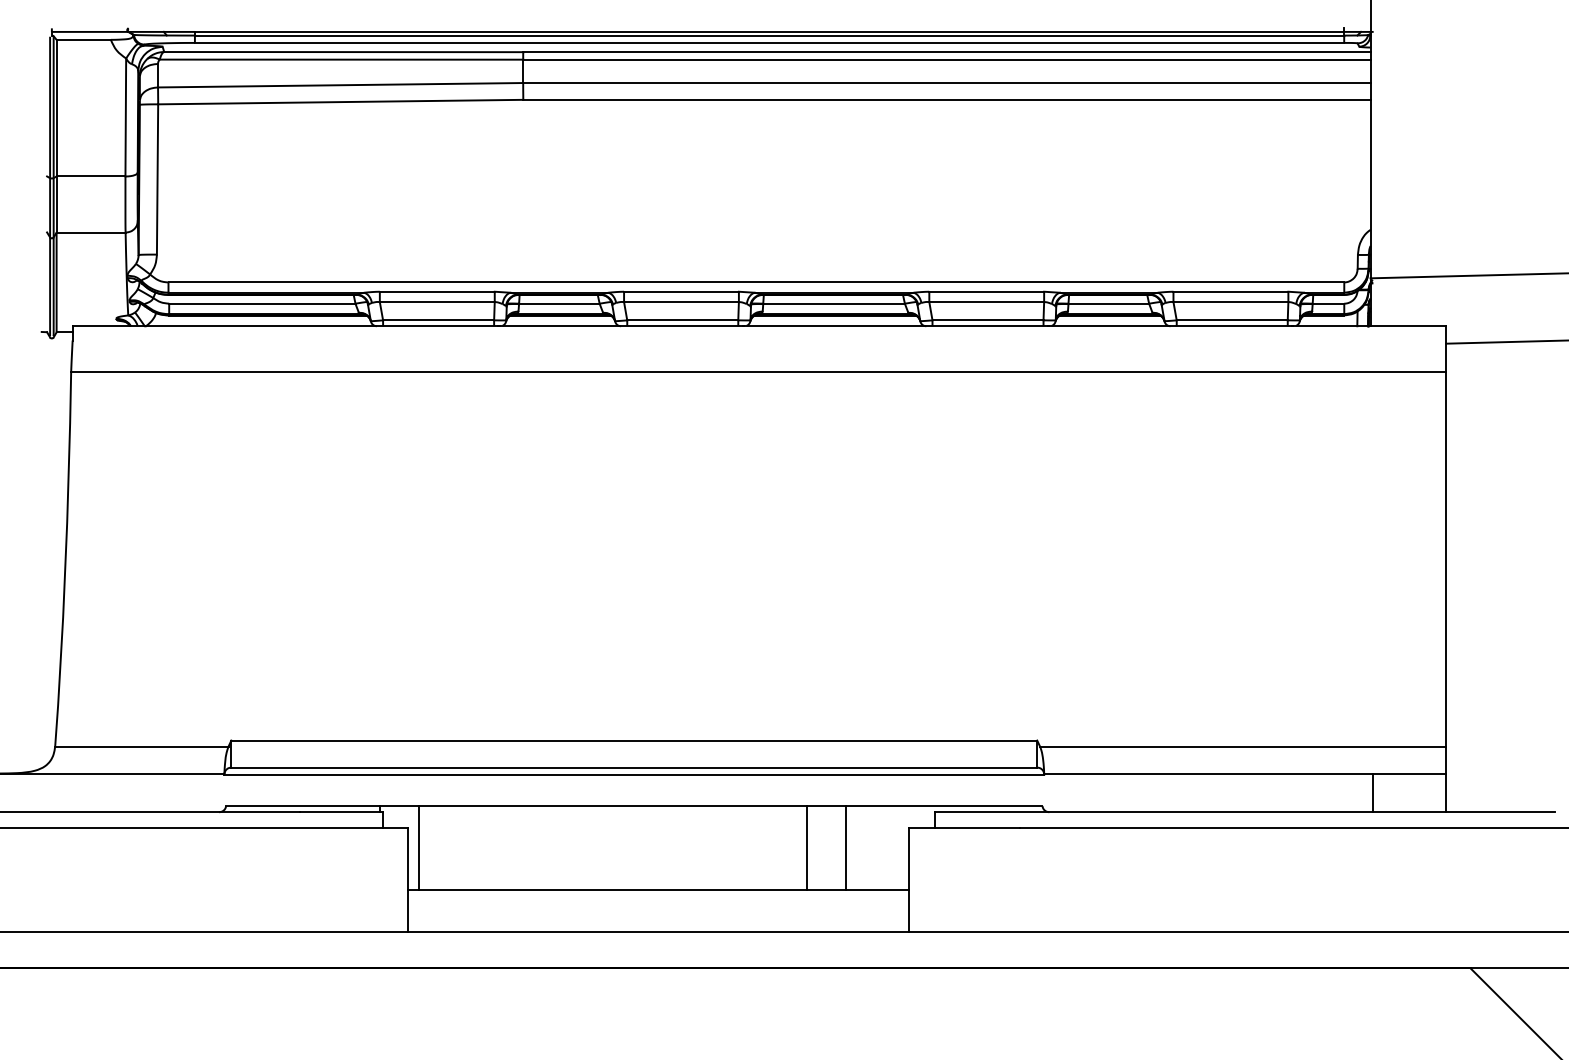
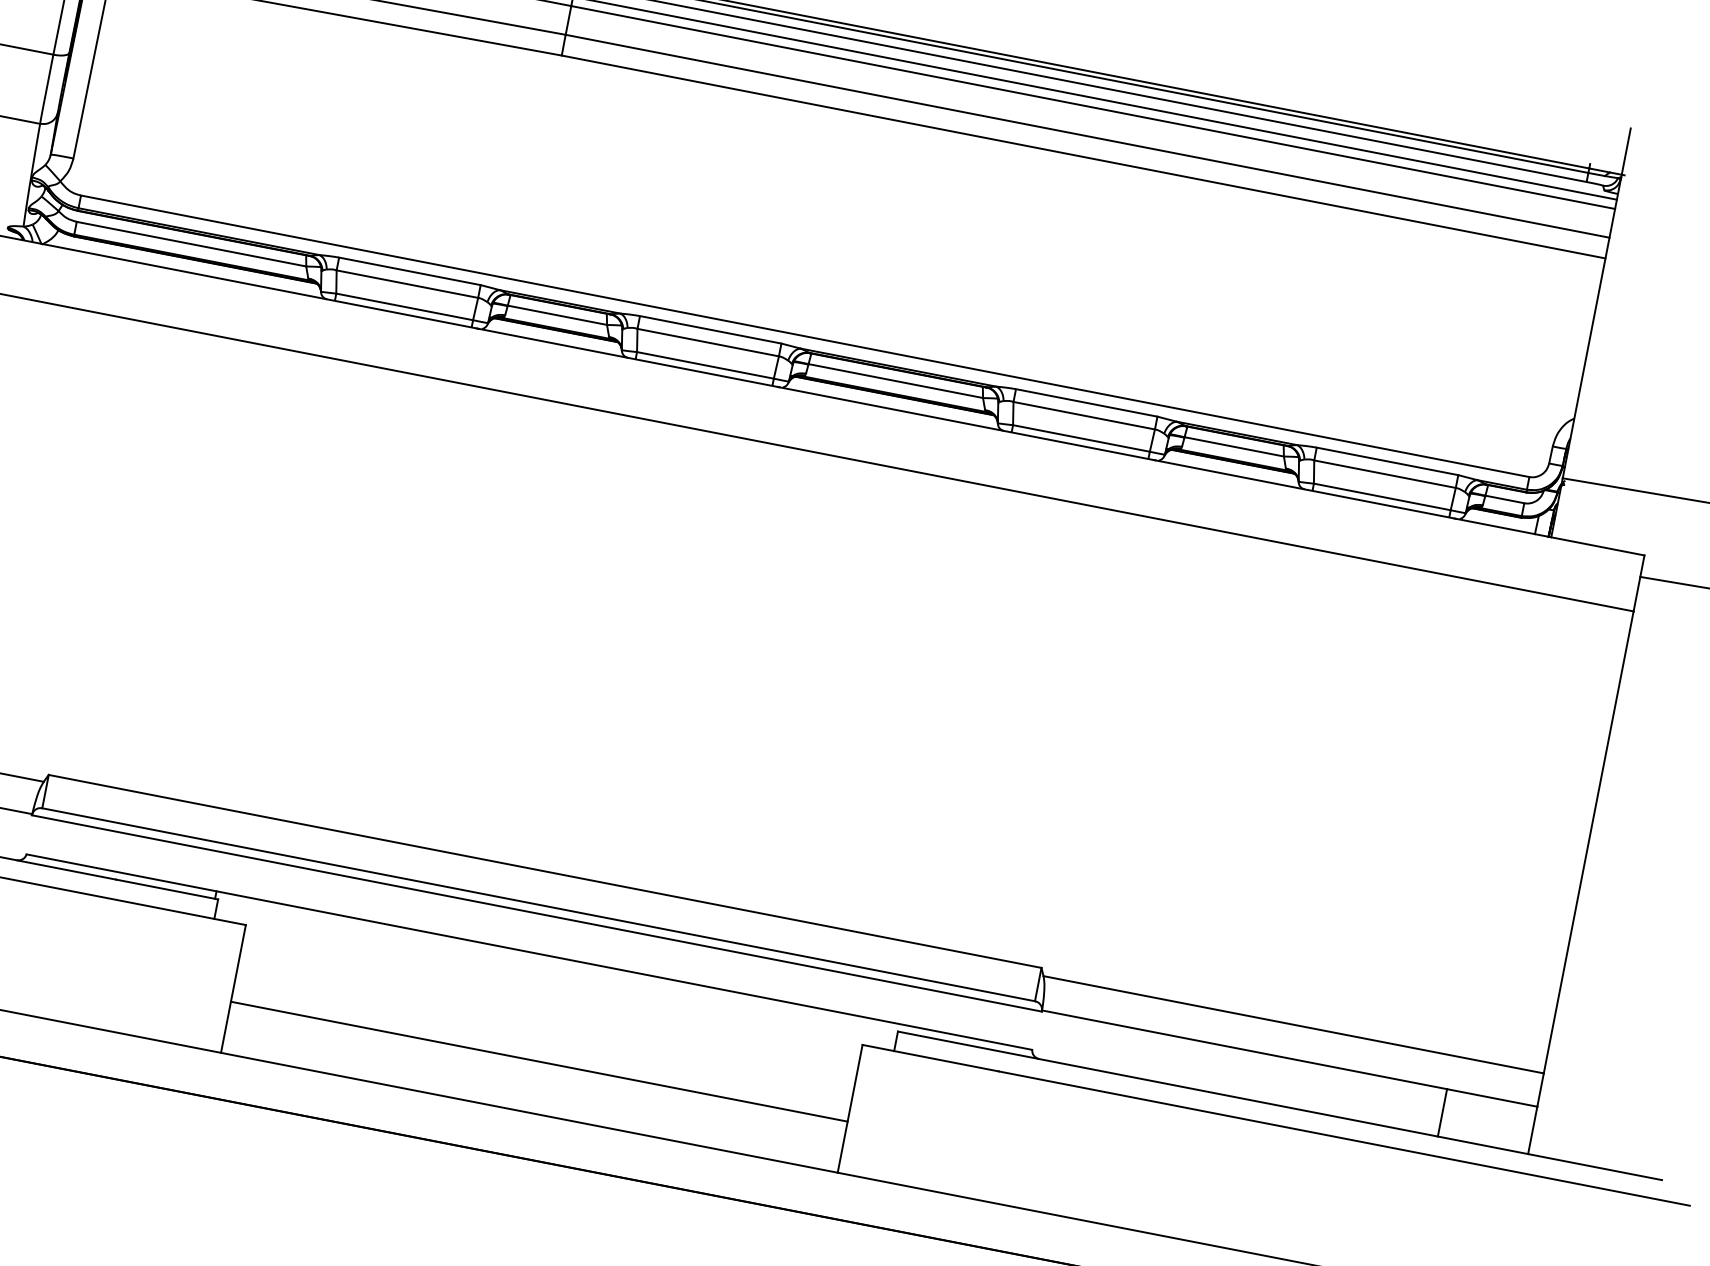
line: (419, 848) -> (254, 952), removed
line: (806, 848) -> (731, 1045), removed
line: (845, 848) -> (779, 1054), removed

